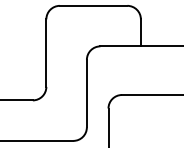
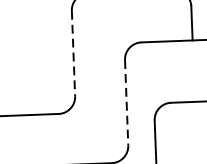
line: (46, 53) -> (73, 54), solid -> dashed
line: (86, 93) -> (126, 102), solid -> dashed

